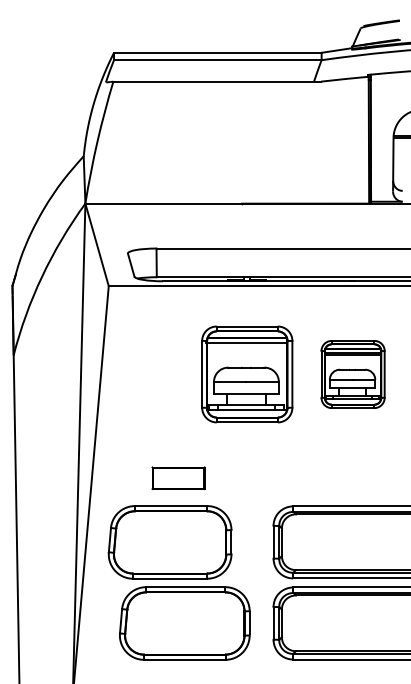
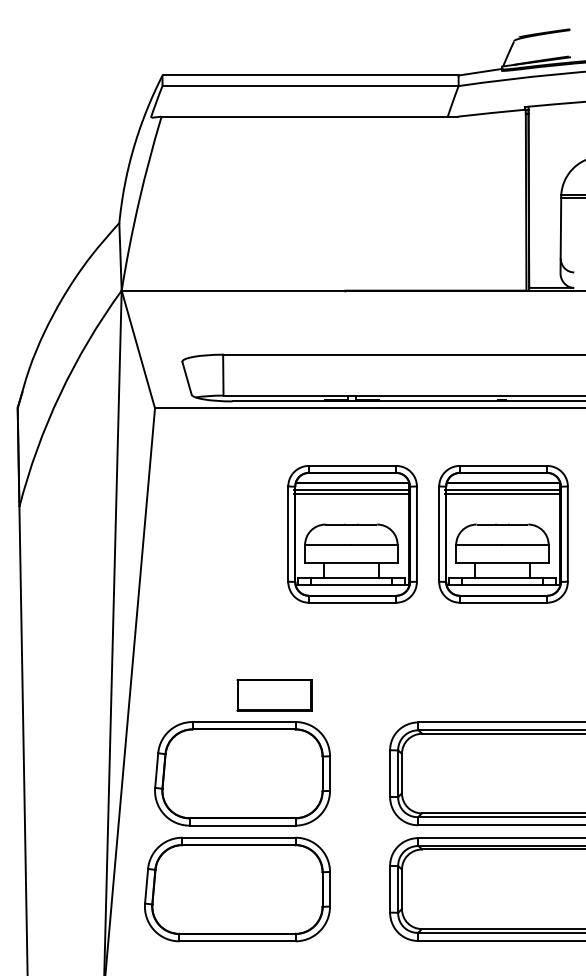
line: (246, 346) -> (351, 494), added
part: (353, 374) -> (503, 534), size x1.43
part: (178, 478) -> (274, 695), moved
part: (184, 623) -> (237, 889), moved

